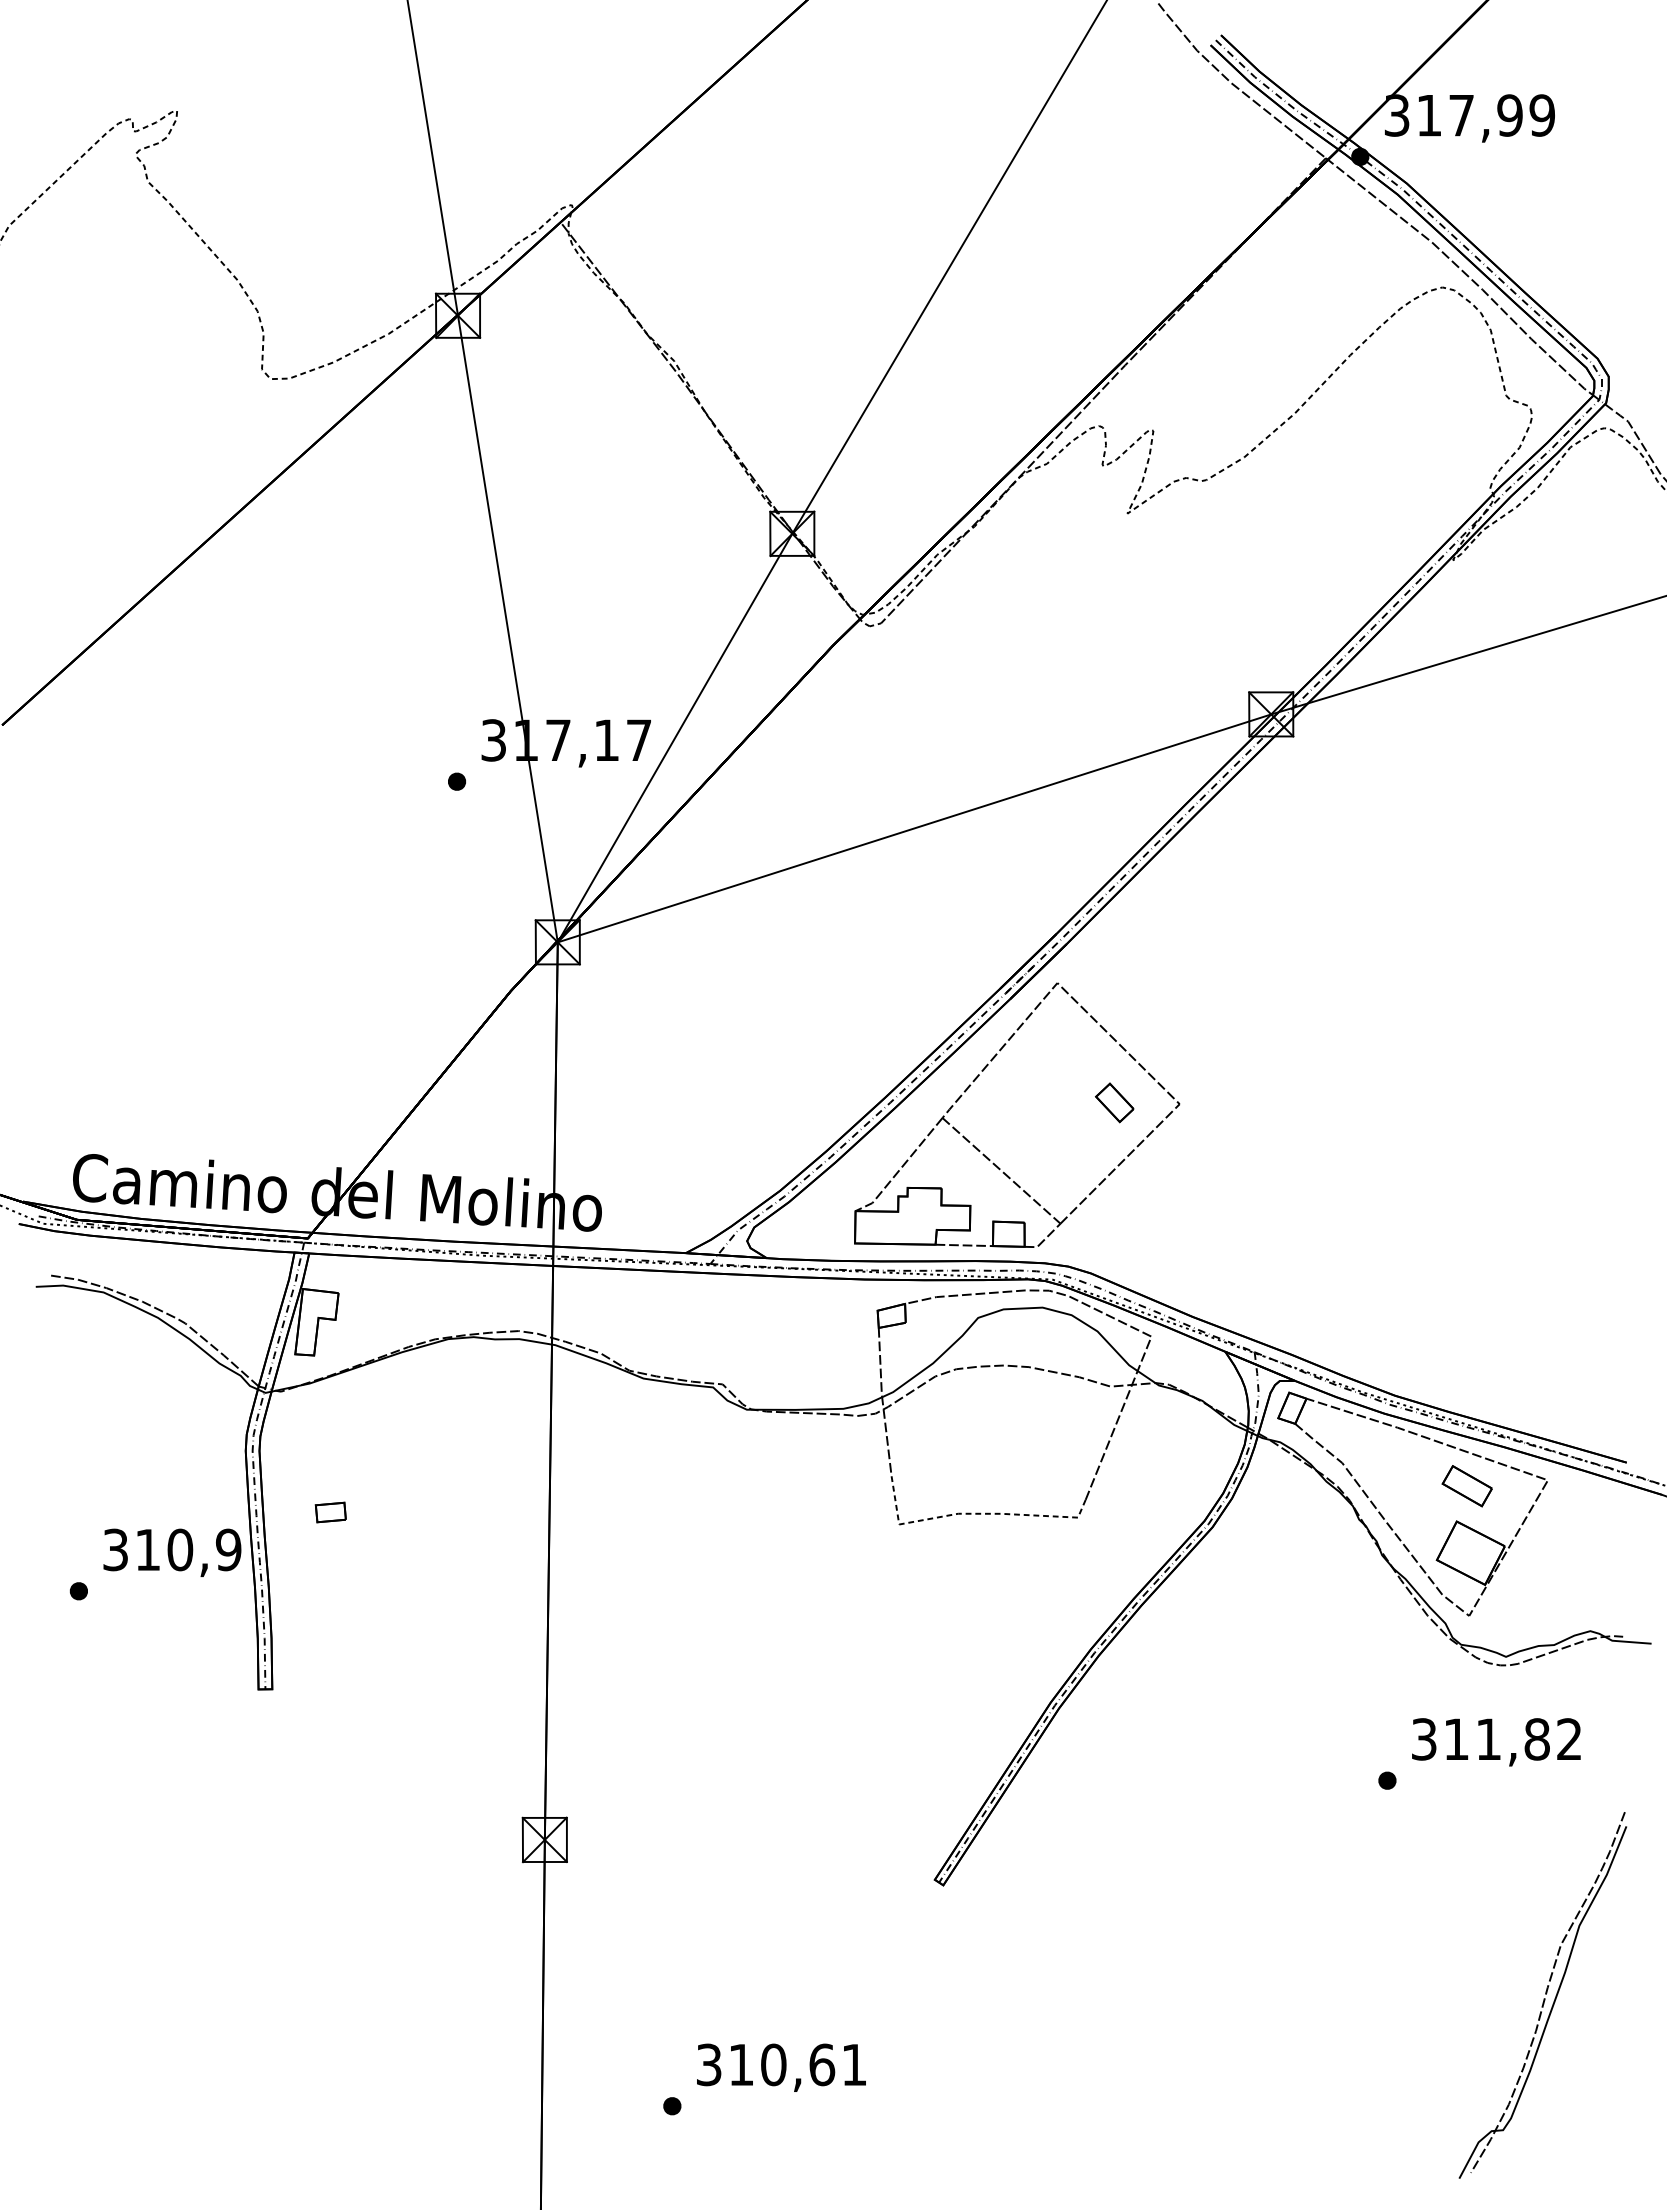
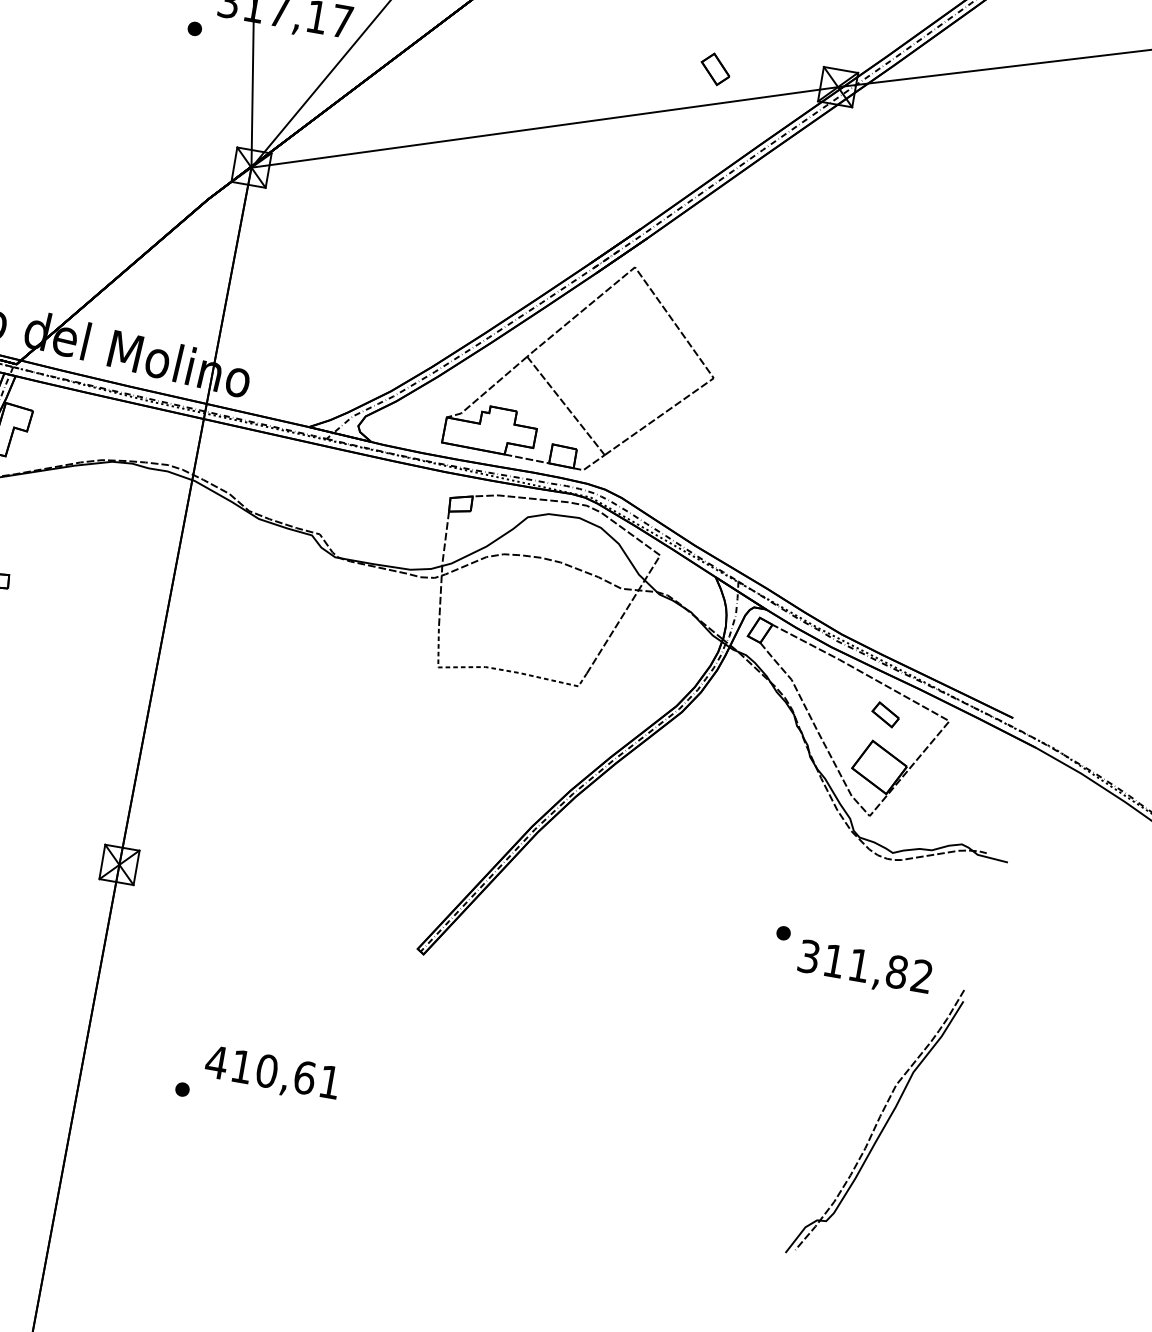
part: (1114, 1102) -> (715, 69), moved
part: (1466, 1486) -> (885, 714), size x0.7
text: (1496, 1742) -> (864, 968), moved
text: (708, 2064) -> (216, 1062), 310,61 -> 410,61

